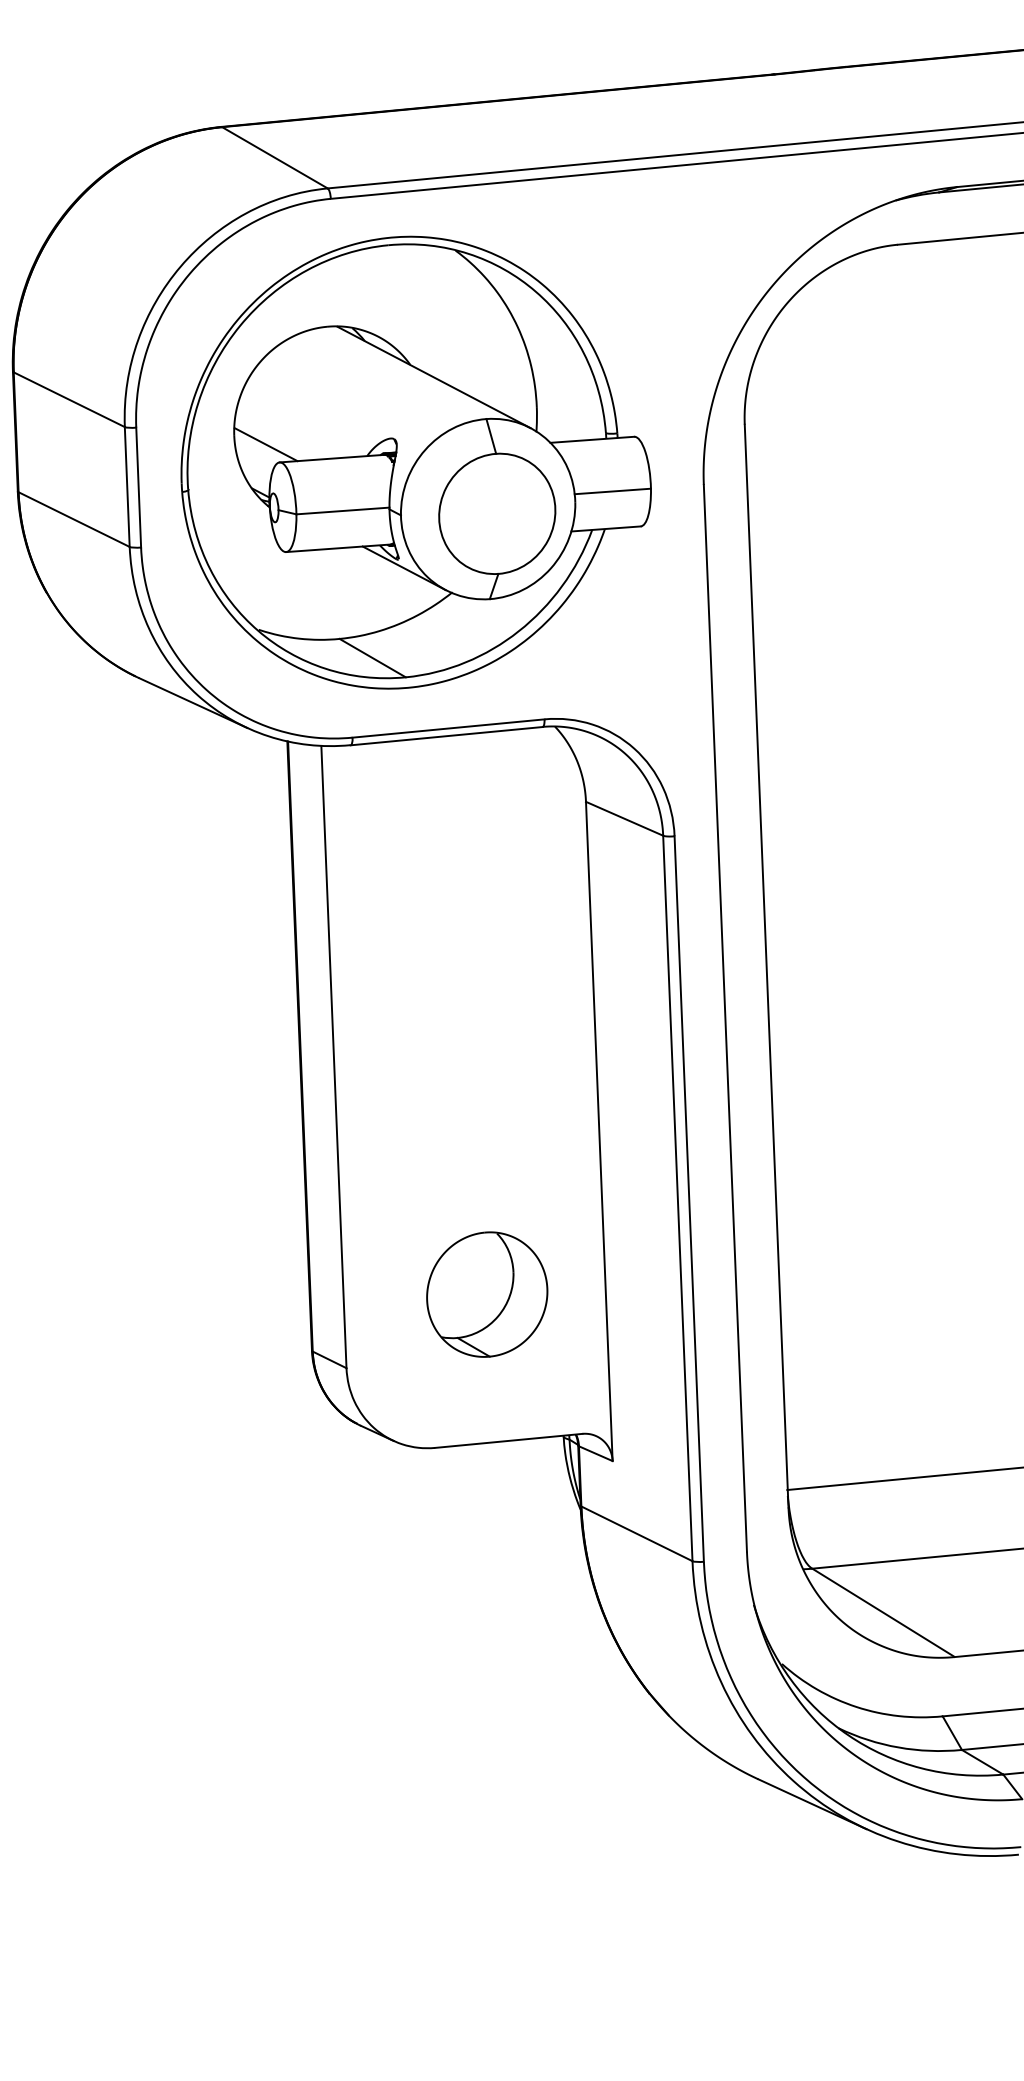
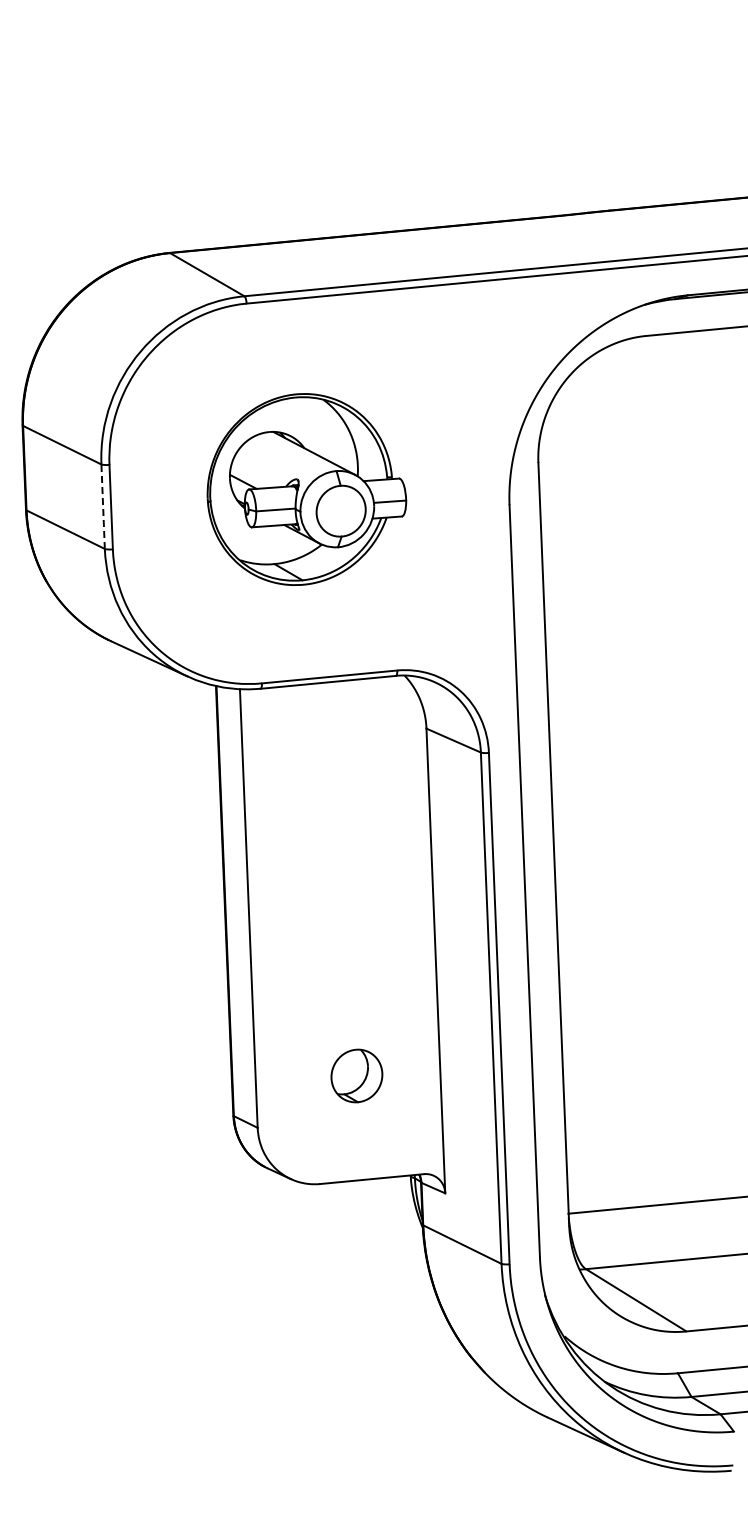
part: (415, 462) -> (306, 489), size x0.6
line: (127, 486) -> (103, 506), solid -> dashed
part: (486, 1293) -> (356, 1075), size x0.6

